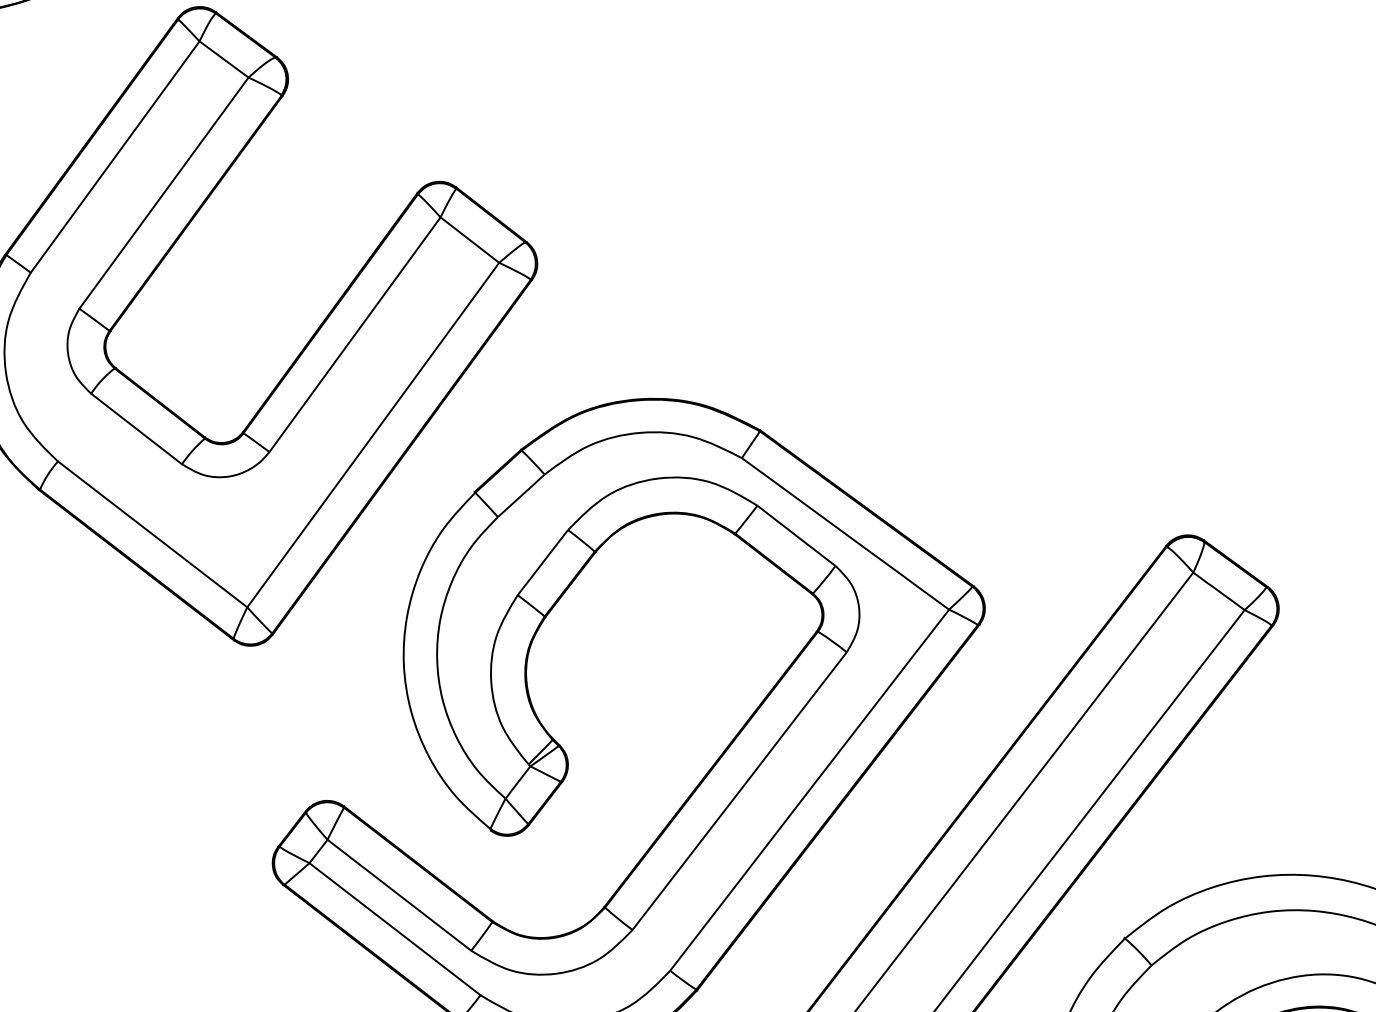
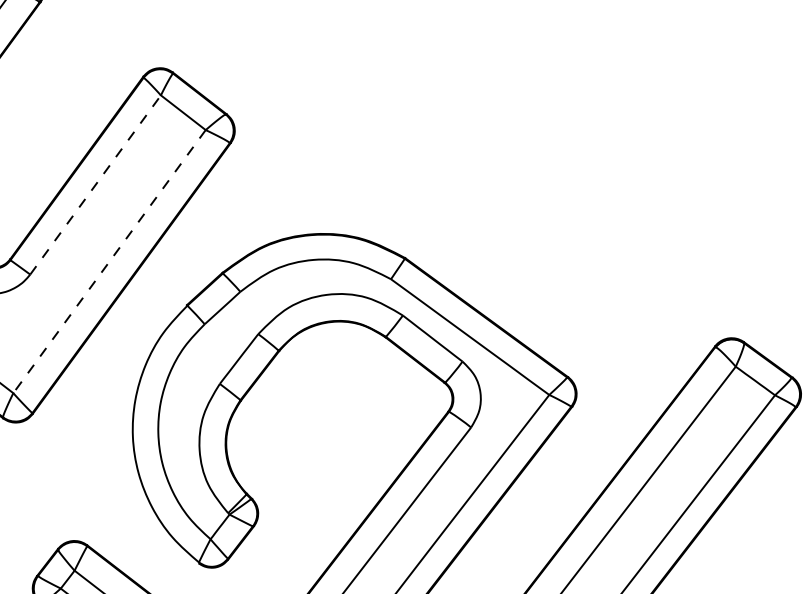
line: (355, 334) -> (95, 184), solid -> dashed
line: (372, 435) -> (108, 261), solid -> dashed

